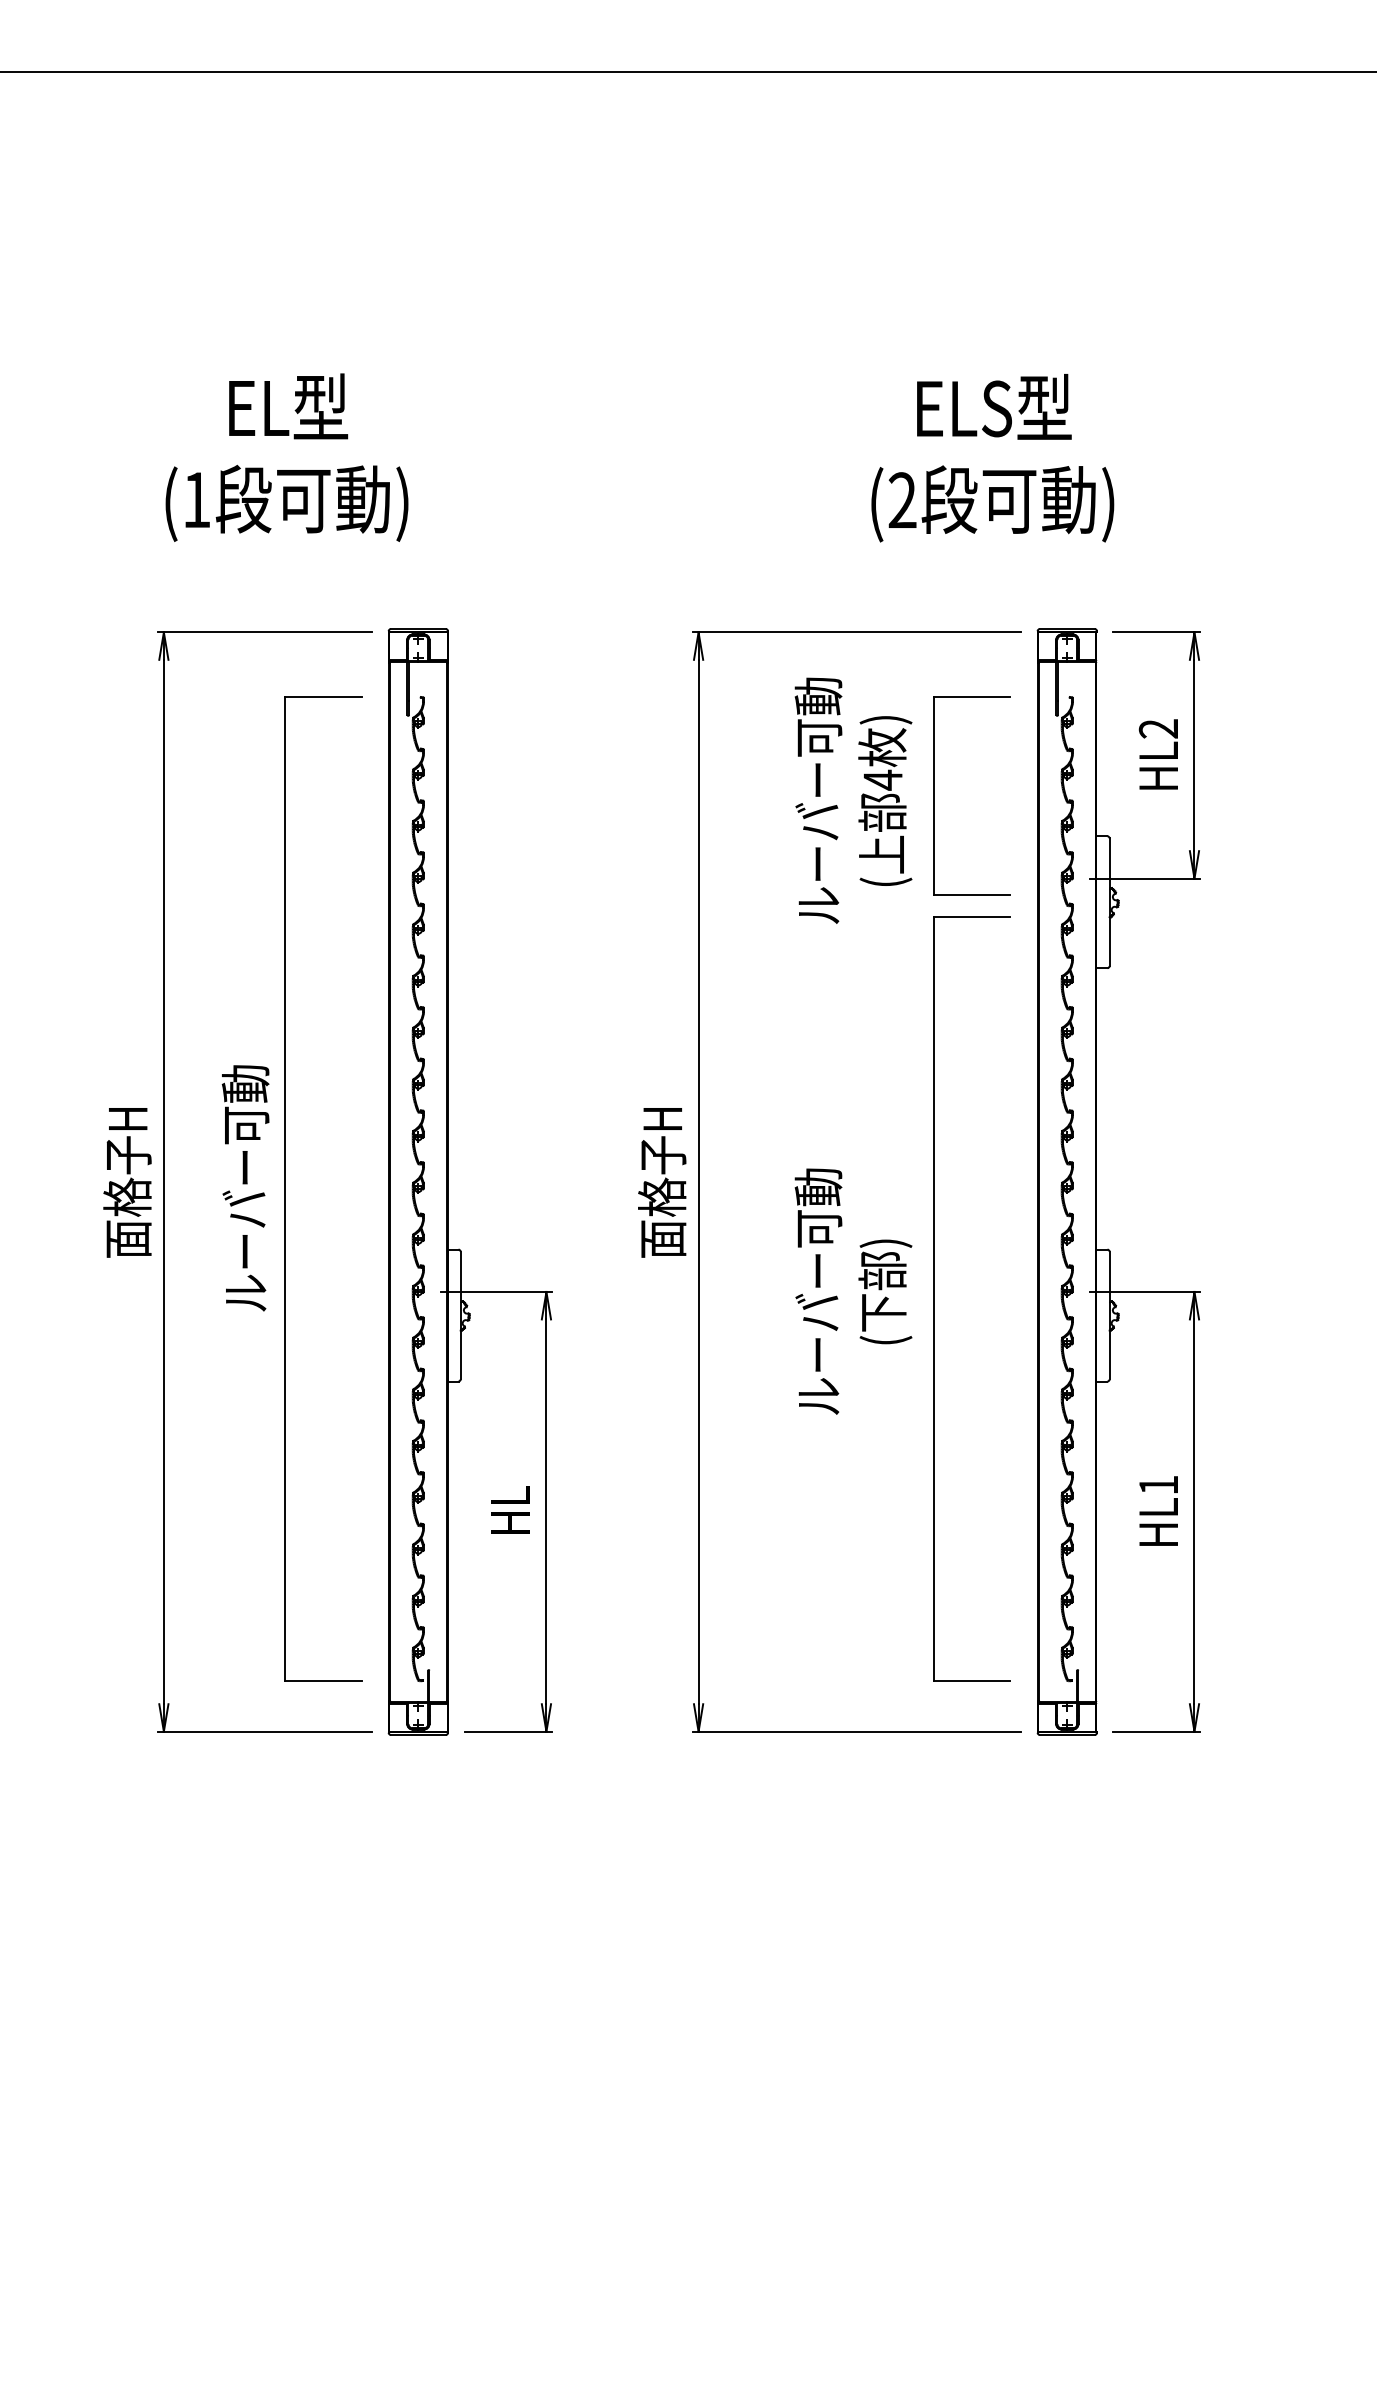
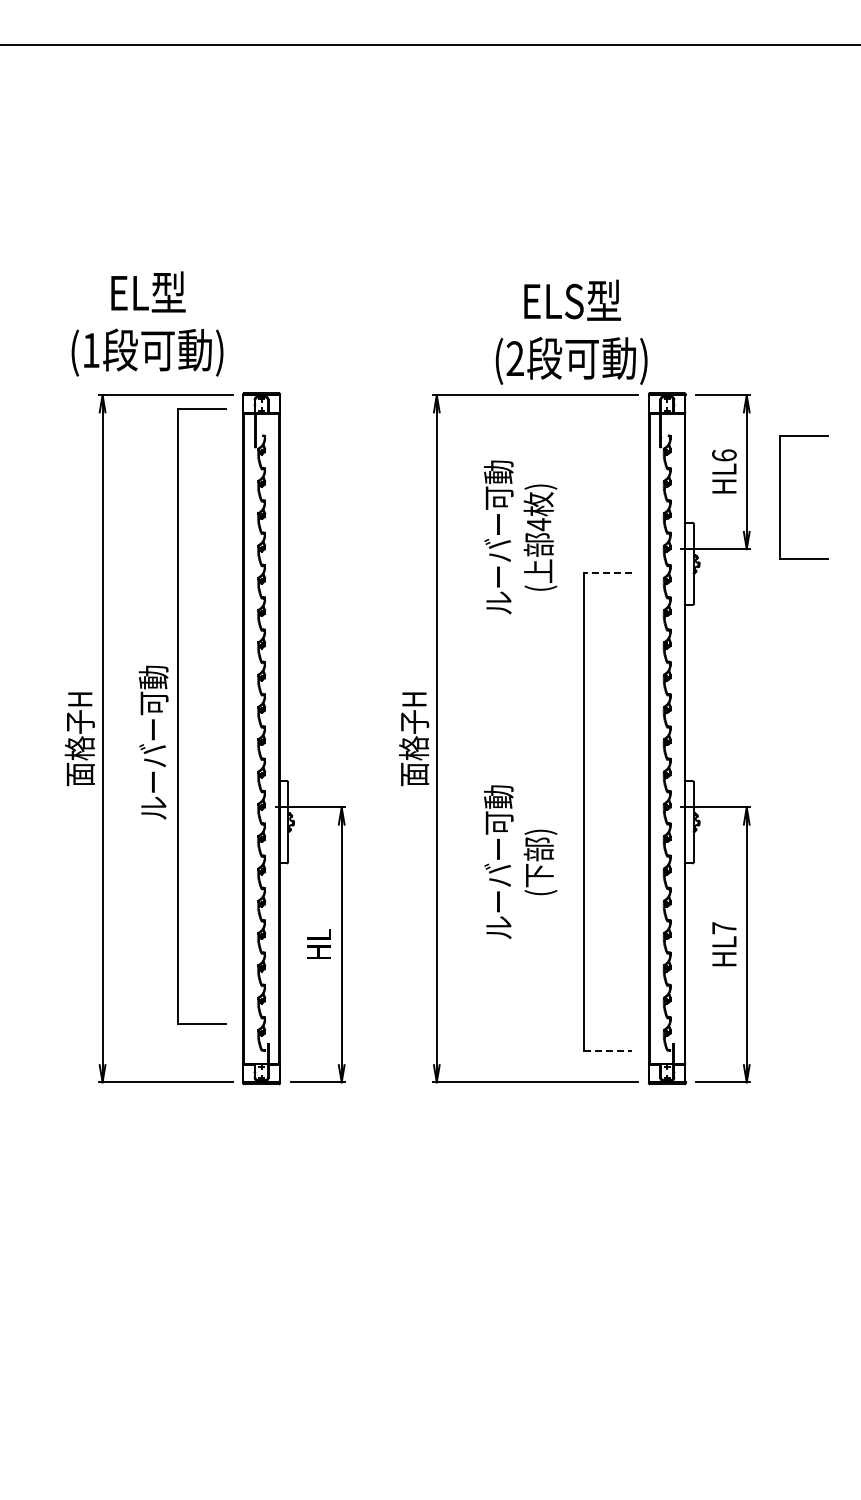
text: (286, 456) -> (147, 323), moved
text: (992, 456) -> (571, 331), moved
text: (1158, 728) -> (724, 455), HL2 -> HL6
part: (934, 796) -> (780, 497), moved
text: (853, 800) -> (520, 537), moved
line: (971, 917) -> (607, 573), solid -> dashed
part: (285, 1189) -> (178, 716), moved
text: (853, 1291) -> (520, 862), moved
text: (1158, 1485) -> (724, 928), HL1 -> HL7
line: (973, 1680) -> (608, 1050), solid -> dashed

